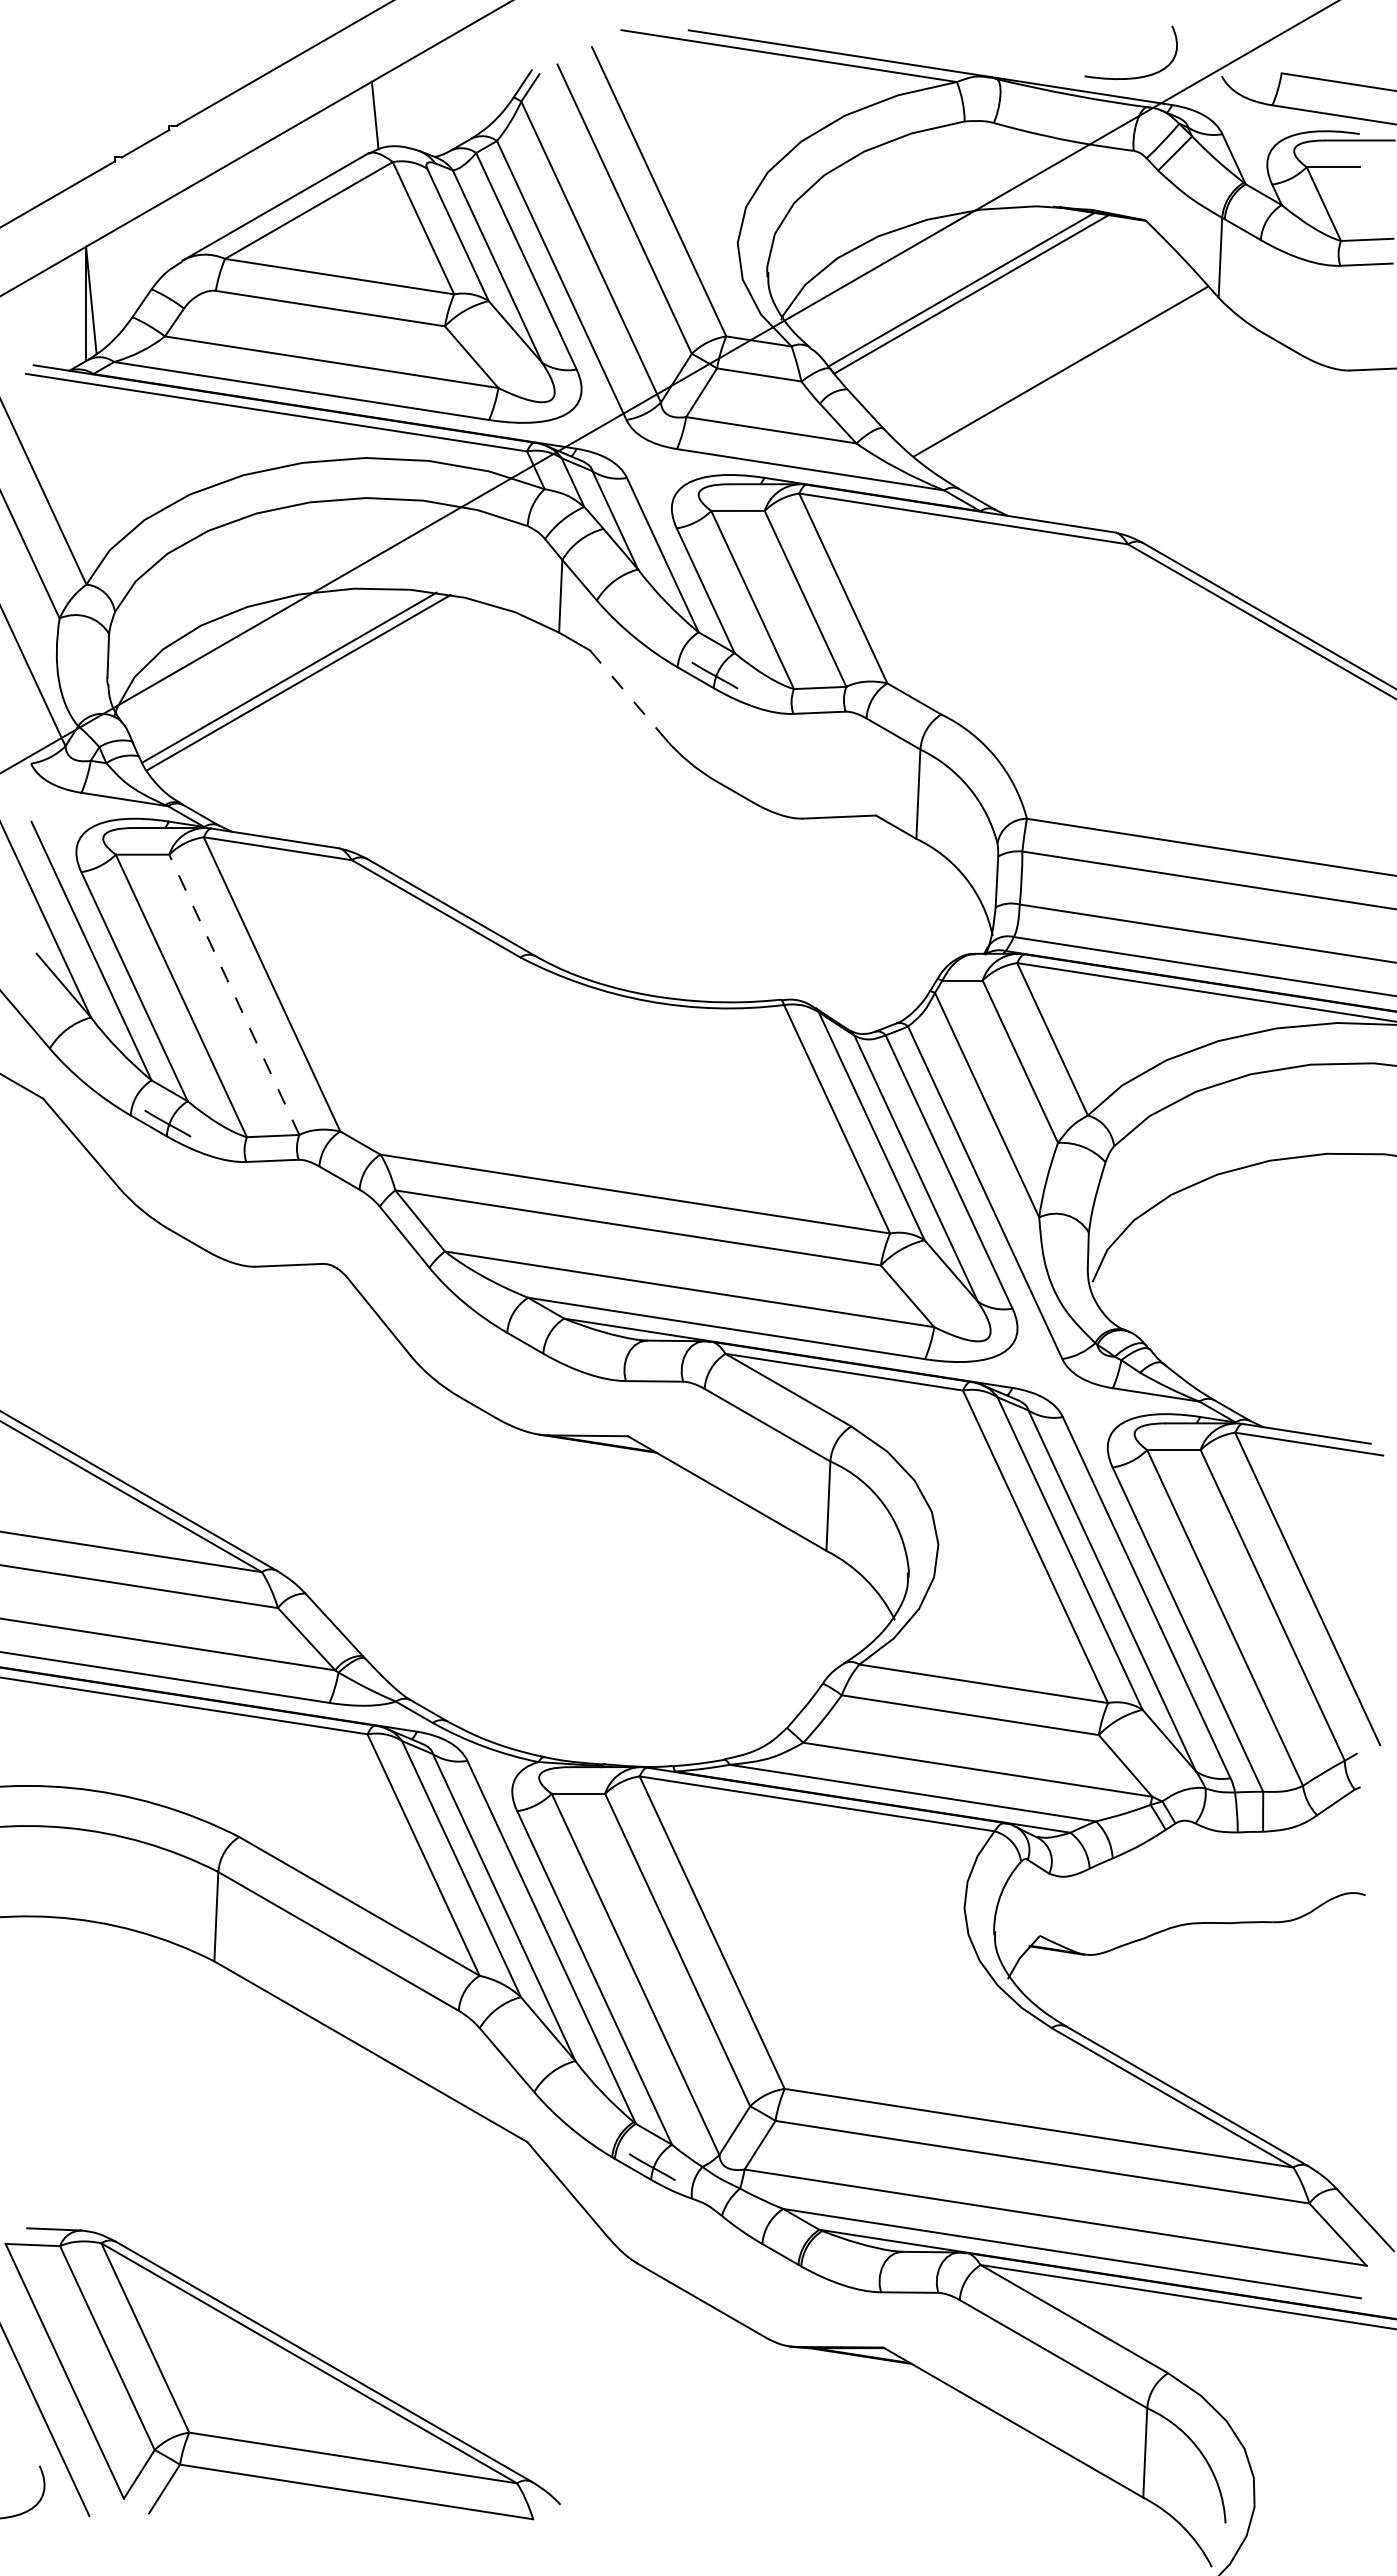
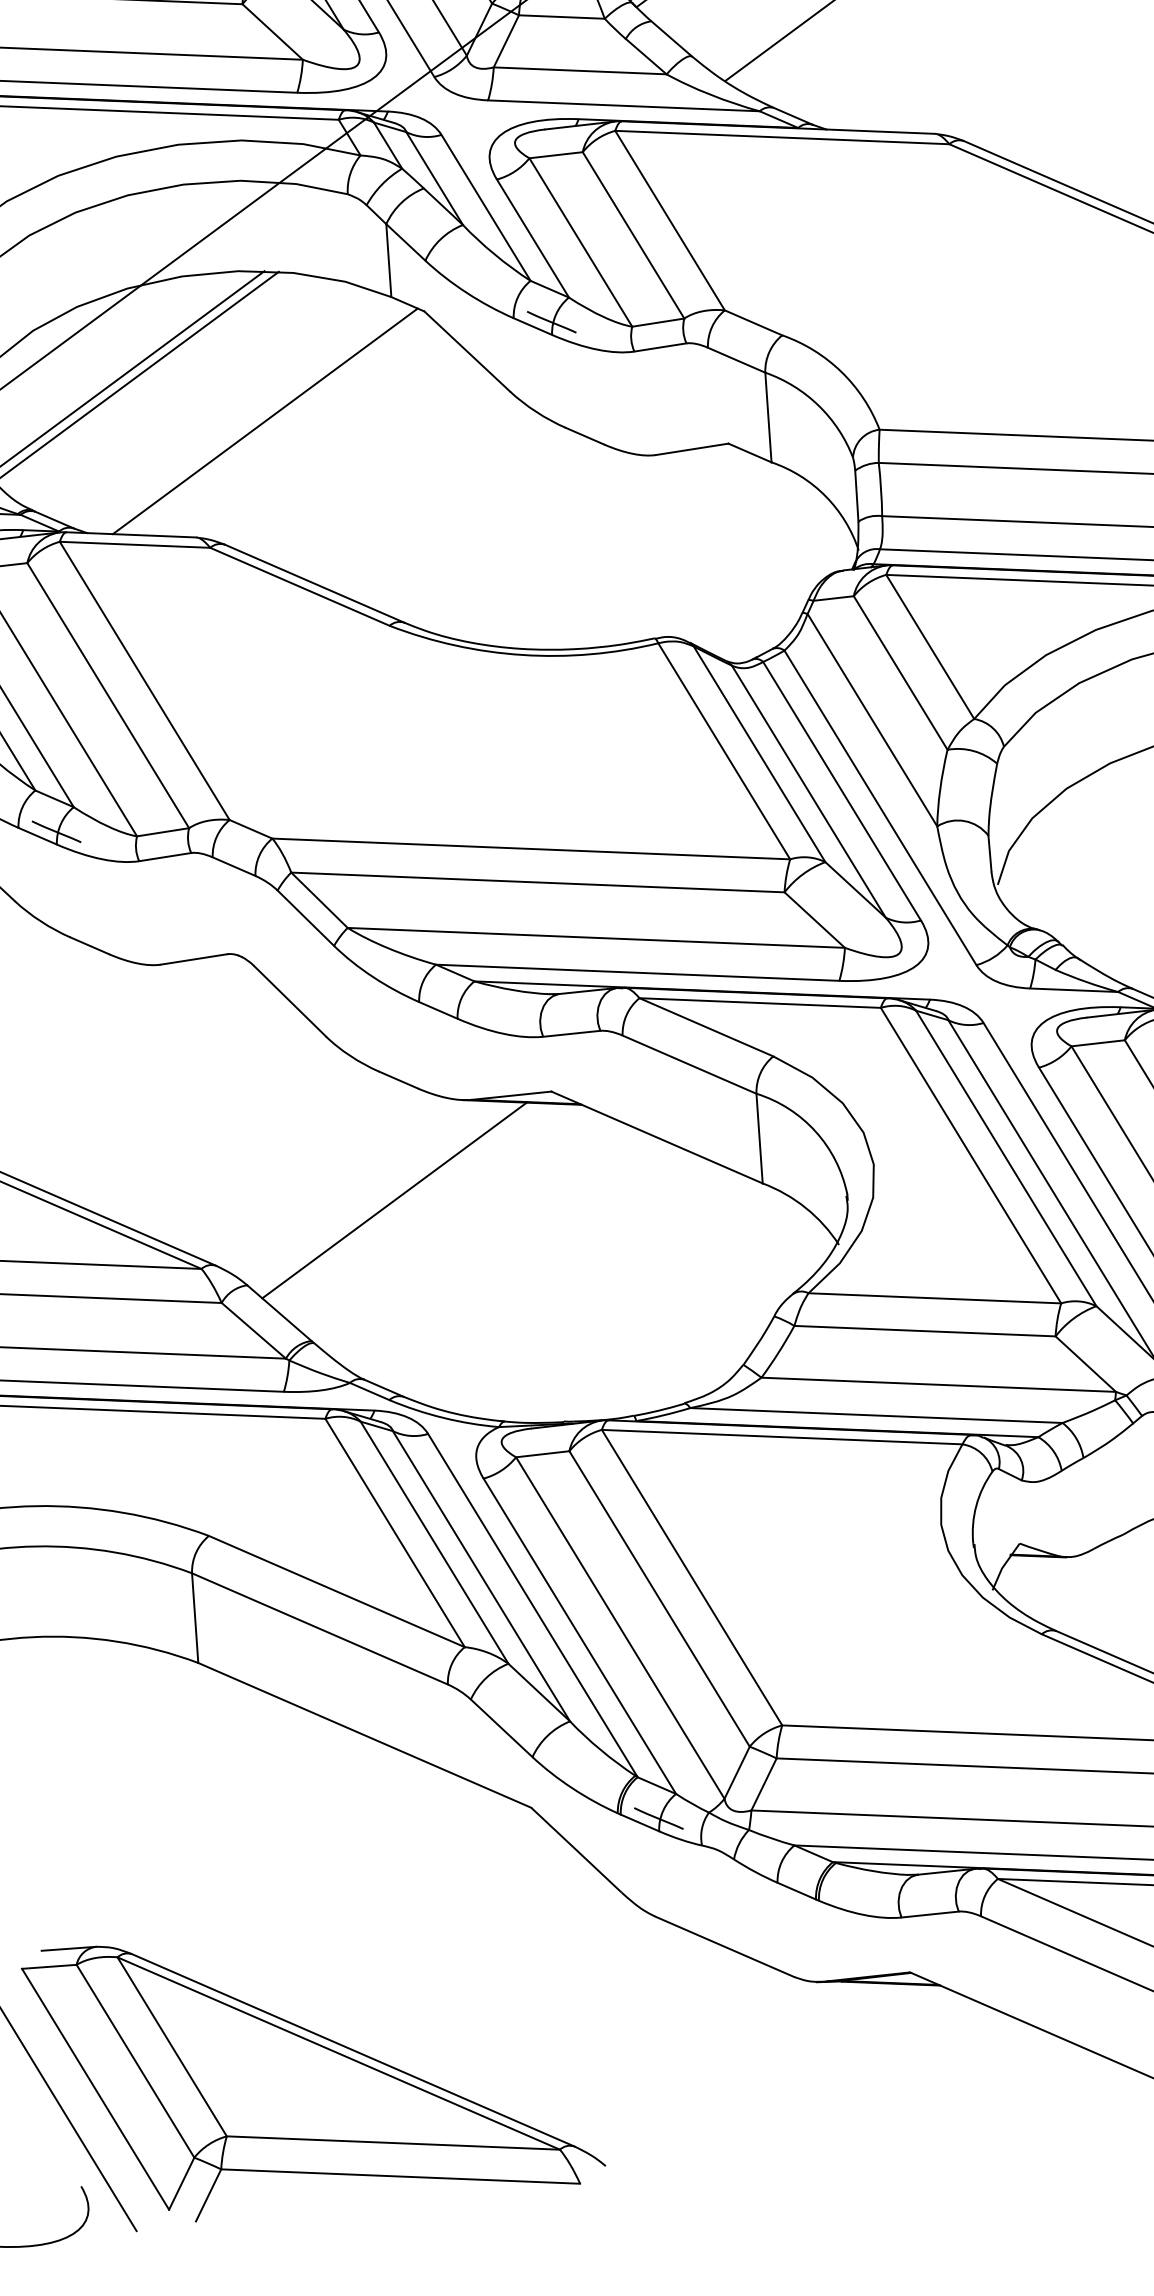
line: (628, 695) -> (467, 351), dashed -> solid
line: (420, 740) -> (265, 420), added
line: (234, 994) -> (108, 695), dashed -> solid
line: (460, 1526) -> (394, 1200), added

